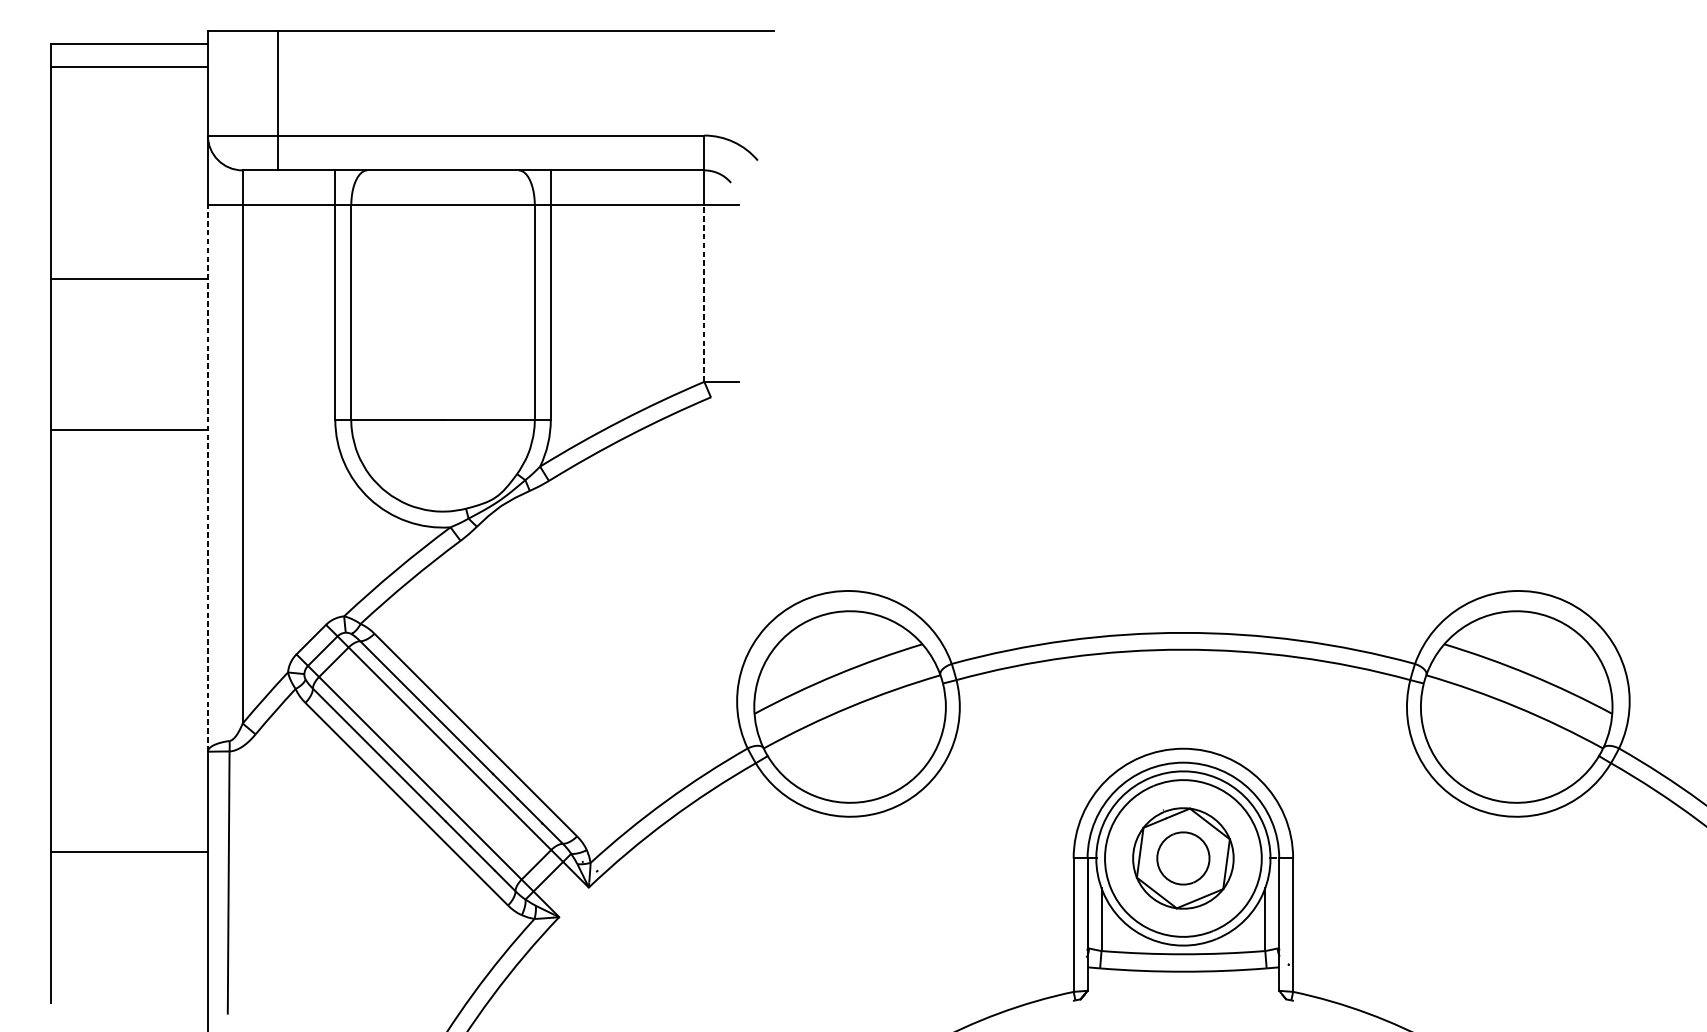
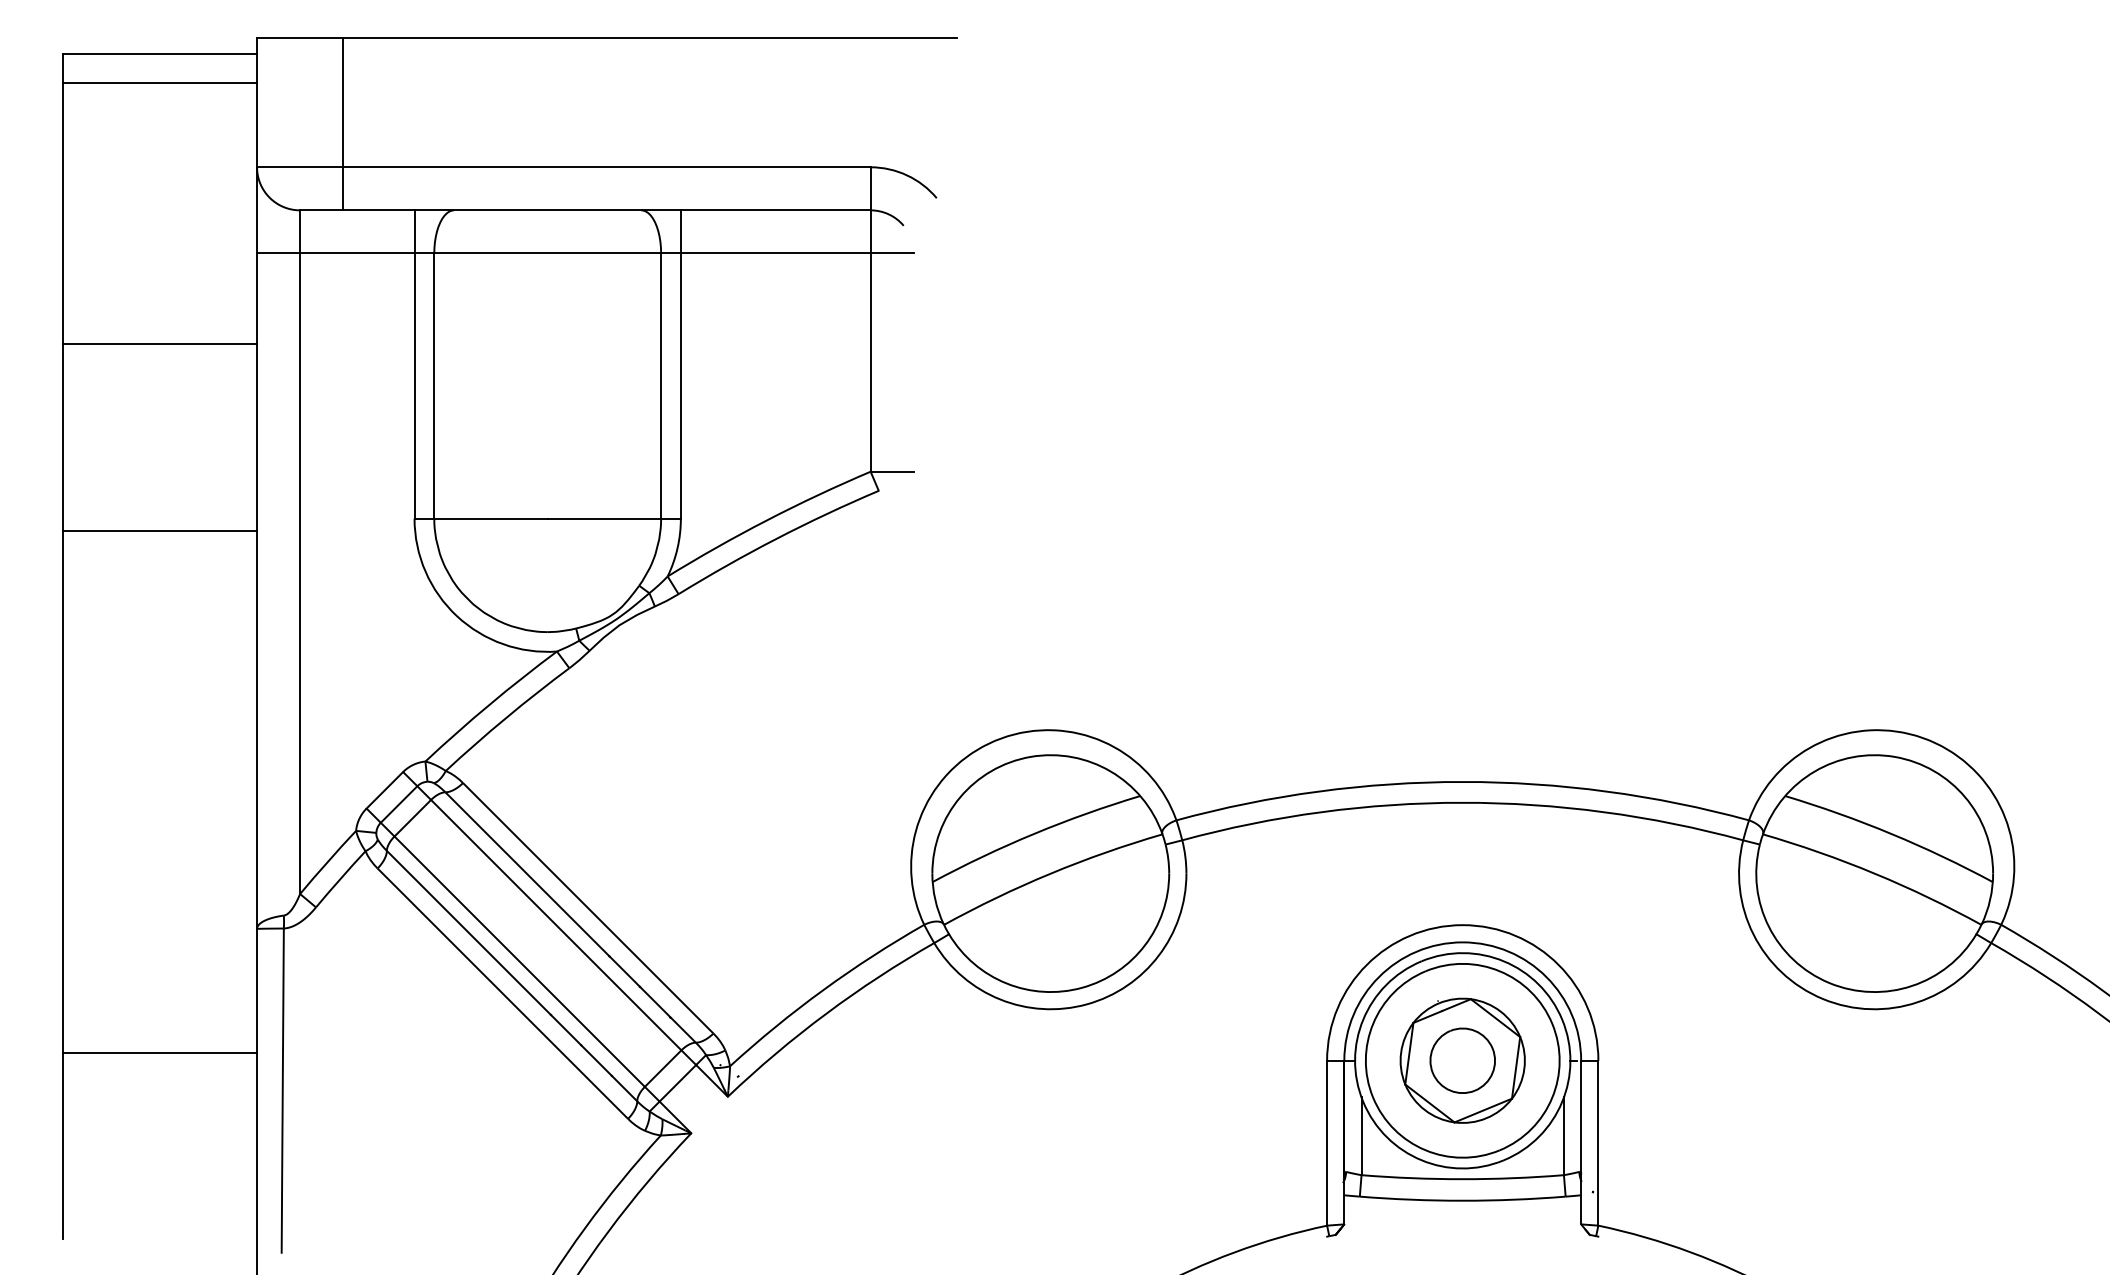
line: (704, 293) -> (870, 362), dashed -> solid
line: (208, 478) -> (257, 591), dashed -> solid

